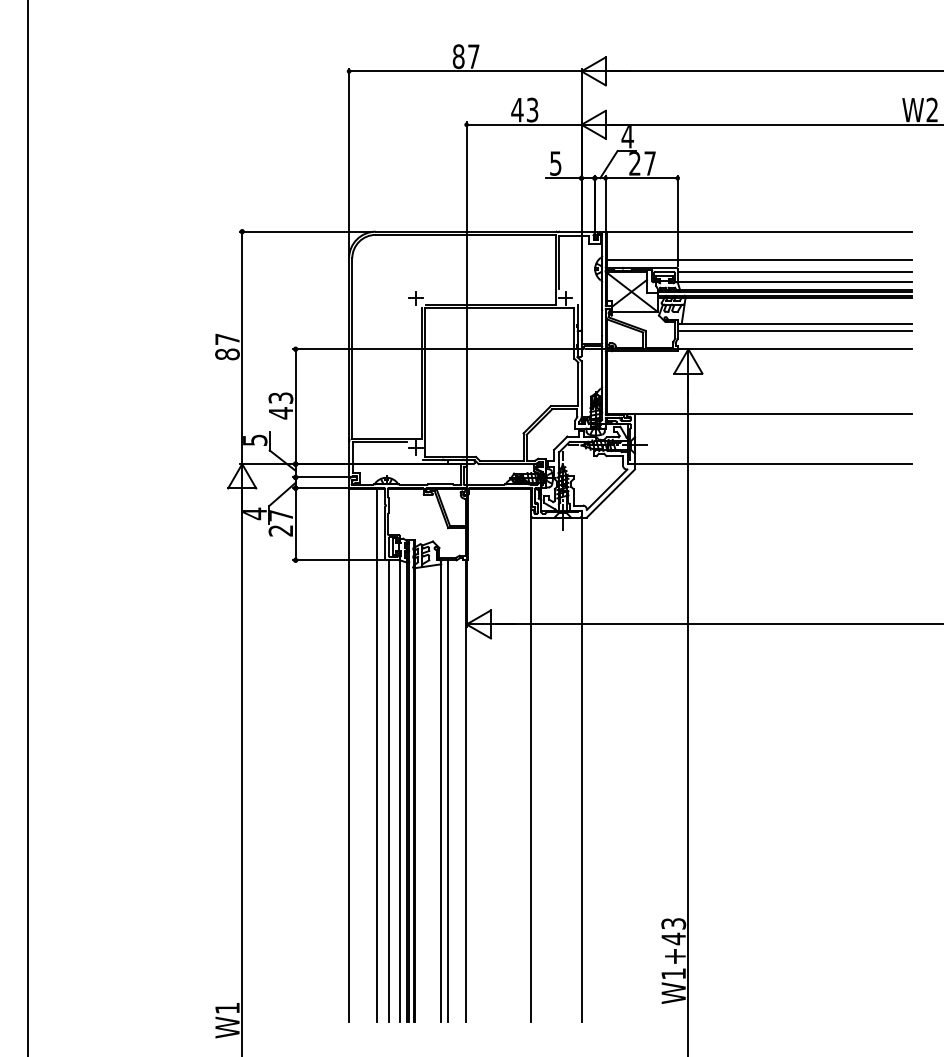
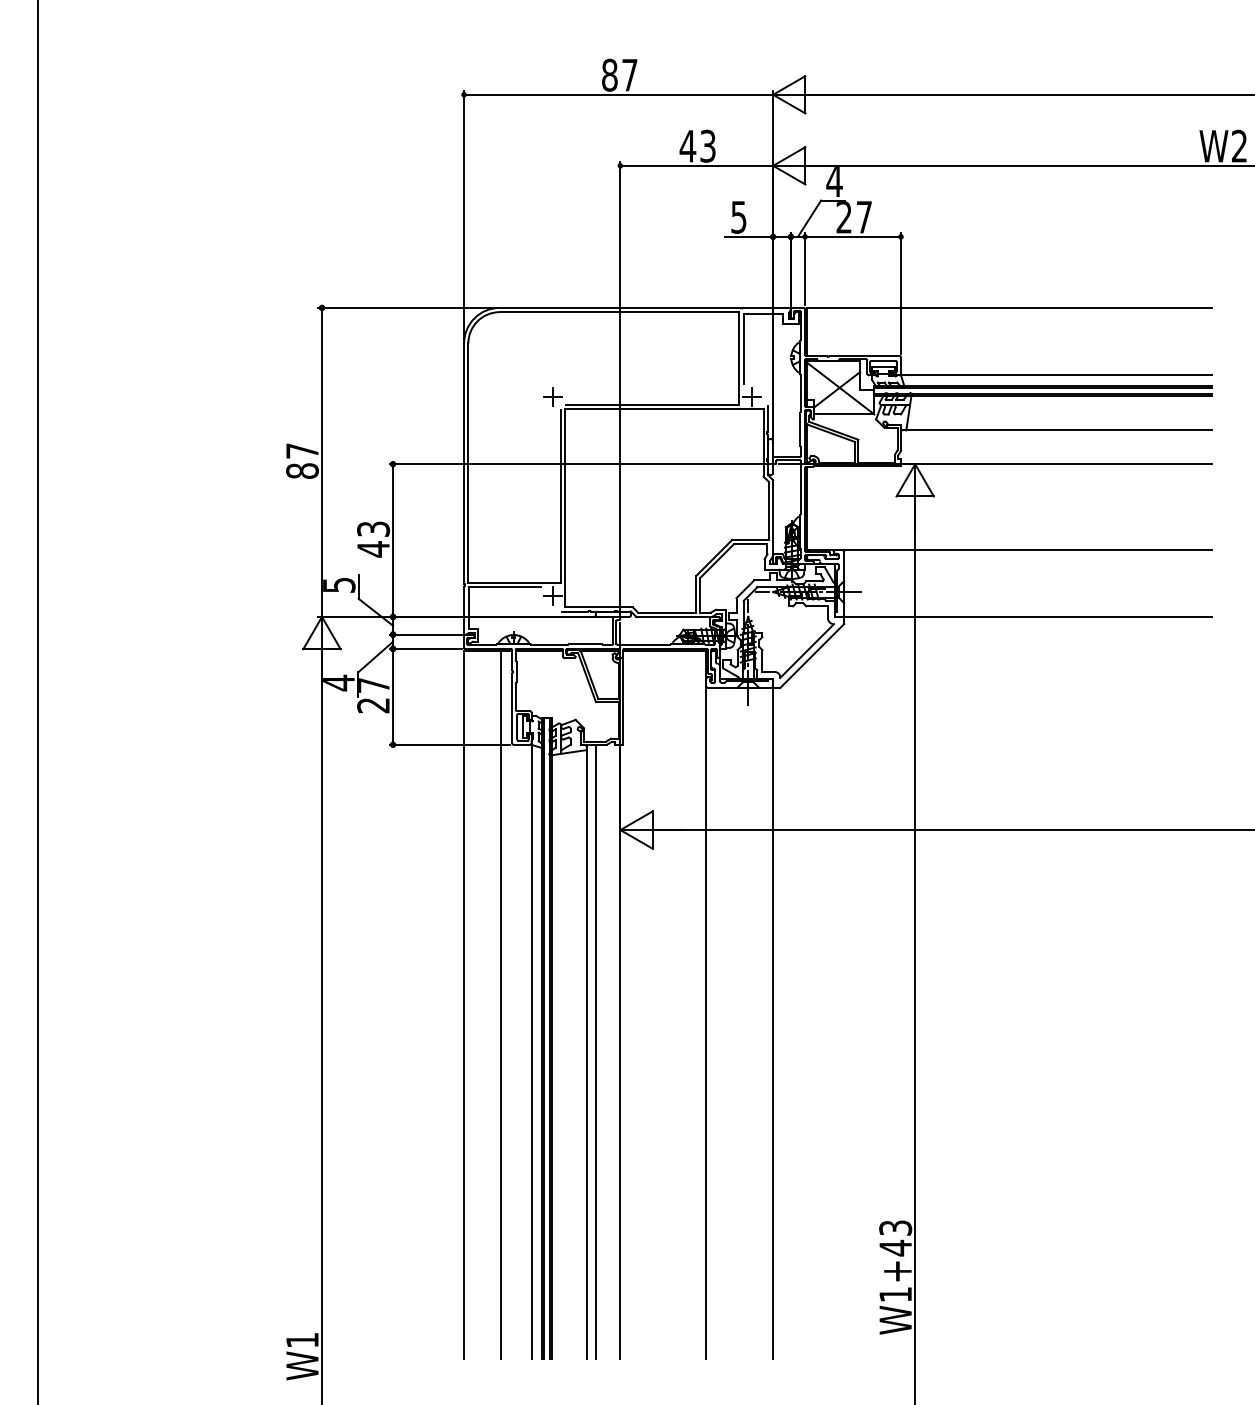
line: (758, 259) -> (1008, 345), removed
line: (794, 271) -> (1056, 361), removed
line: (794, 330) -> (1056, 439), removed
line: (389, 791) -> (517, 1051), removed

